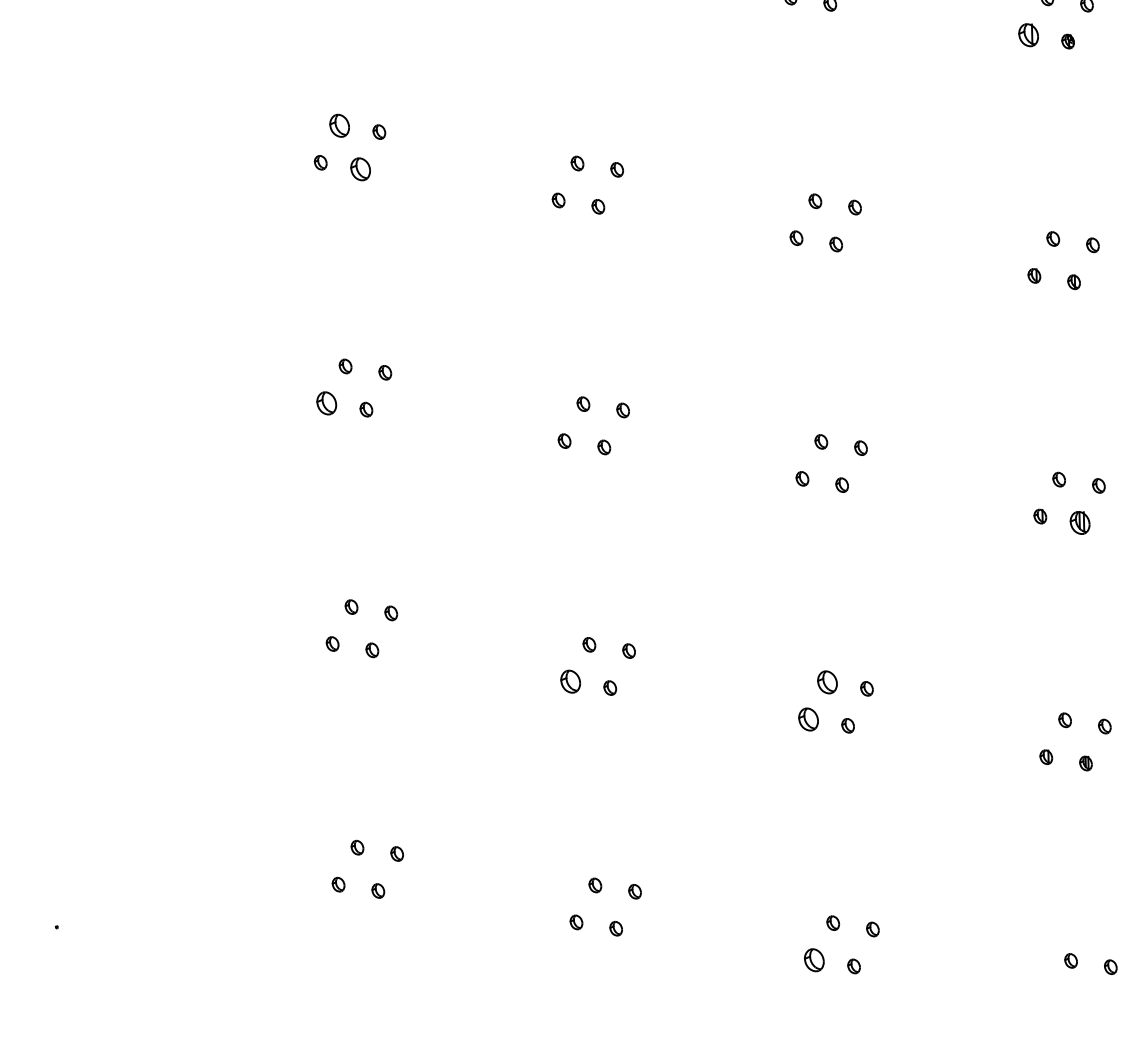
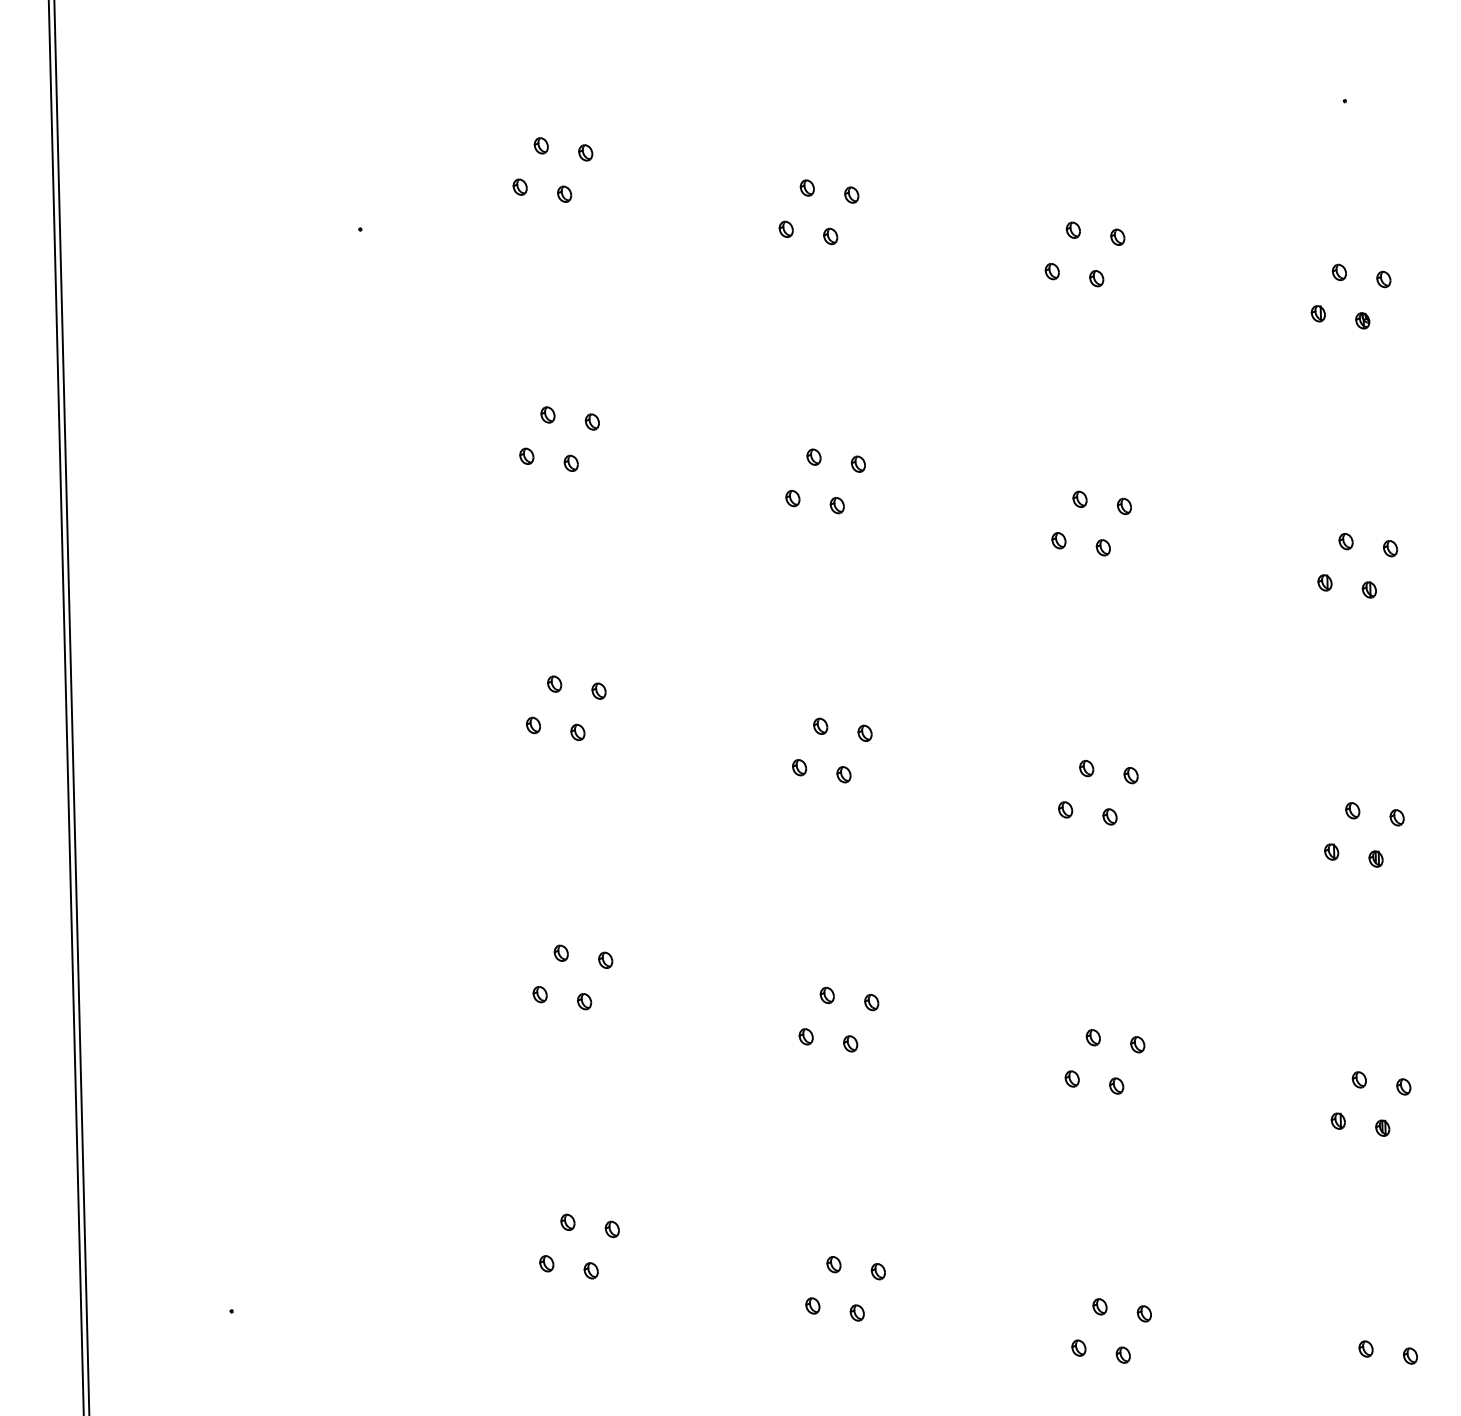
part: (1027, 35) -> (1317, 313), size x0.62
part: (339, 125) -> (547, 414), size x0.62
part: (359, 168) -> (570, 462), size x0.62
part: (326, 403) -> (533, 725), size x0.62
part: (1079, 522) -> (1375, 858), size x0.62
part: (569, 681) -> (805, 1036), size x0.62
part: (826, 682) -> (1092, 1037), size x0.62
part: (807, 719) -> (1071, 1078), size x0.62
part: (813, 959) -> (1078, 1347), size x0.62

